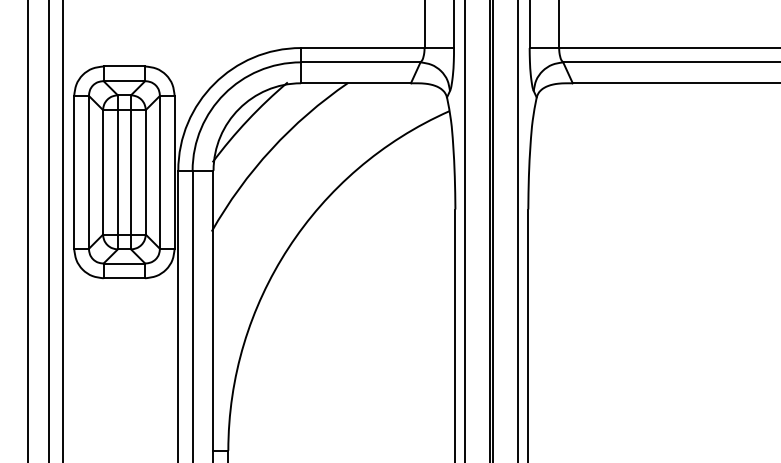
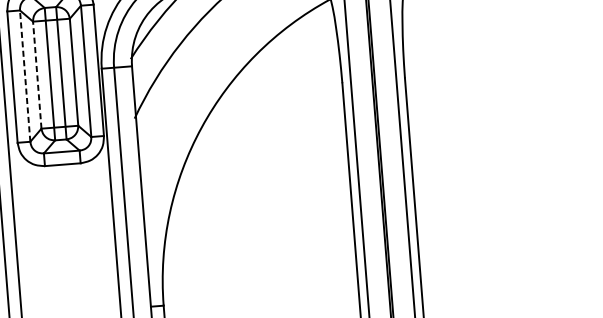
line: (88, 171) -> (24, 75), solid -> dashed
line: (103, 171) -> (37, 74), solid -> dashed

